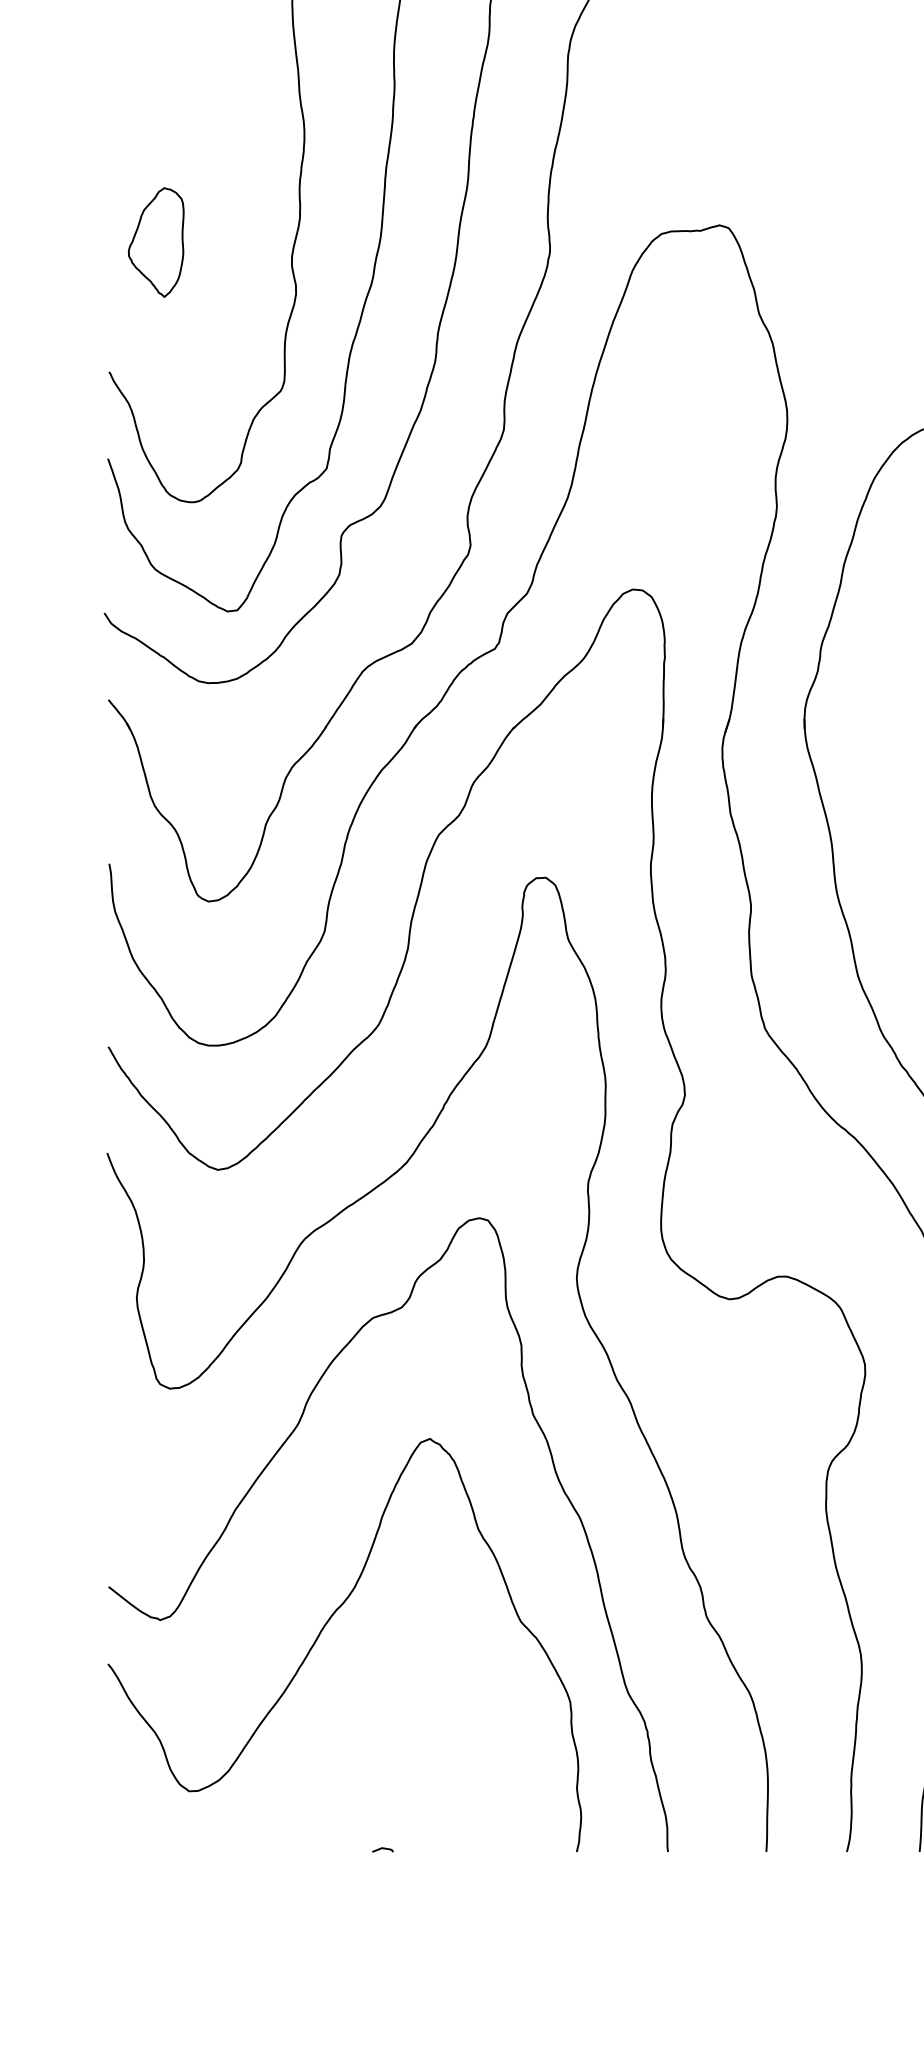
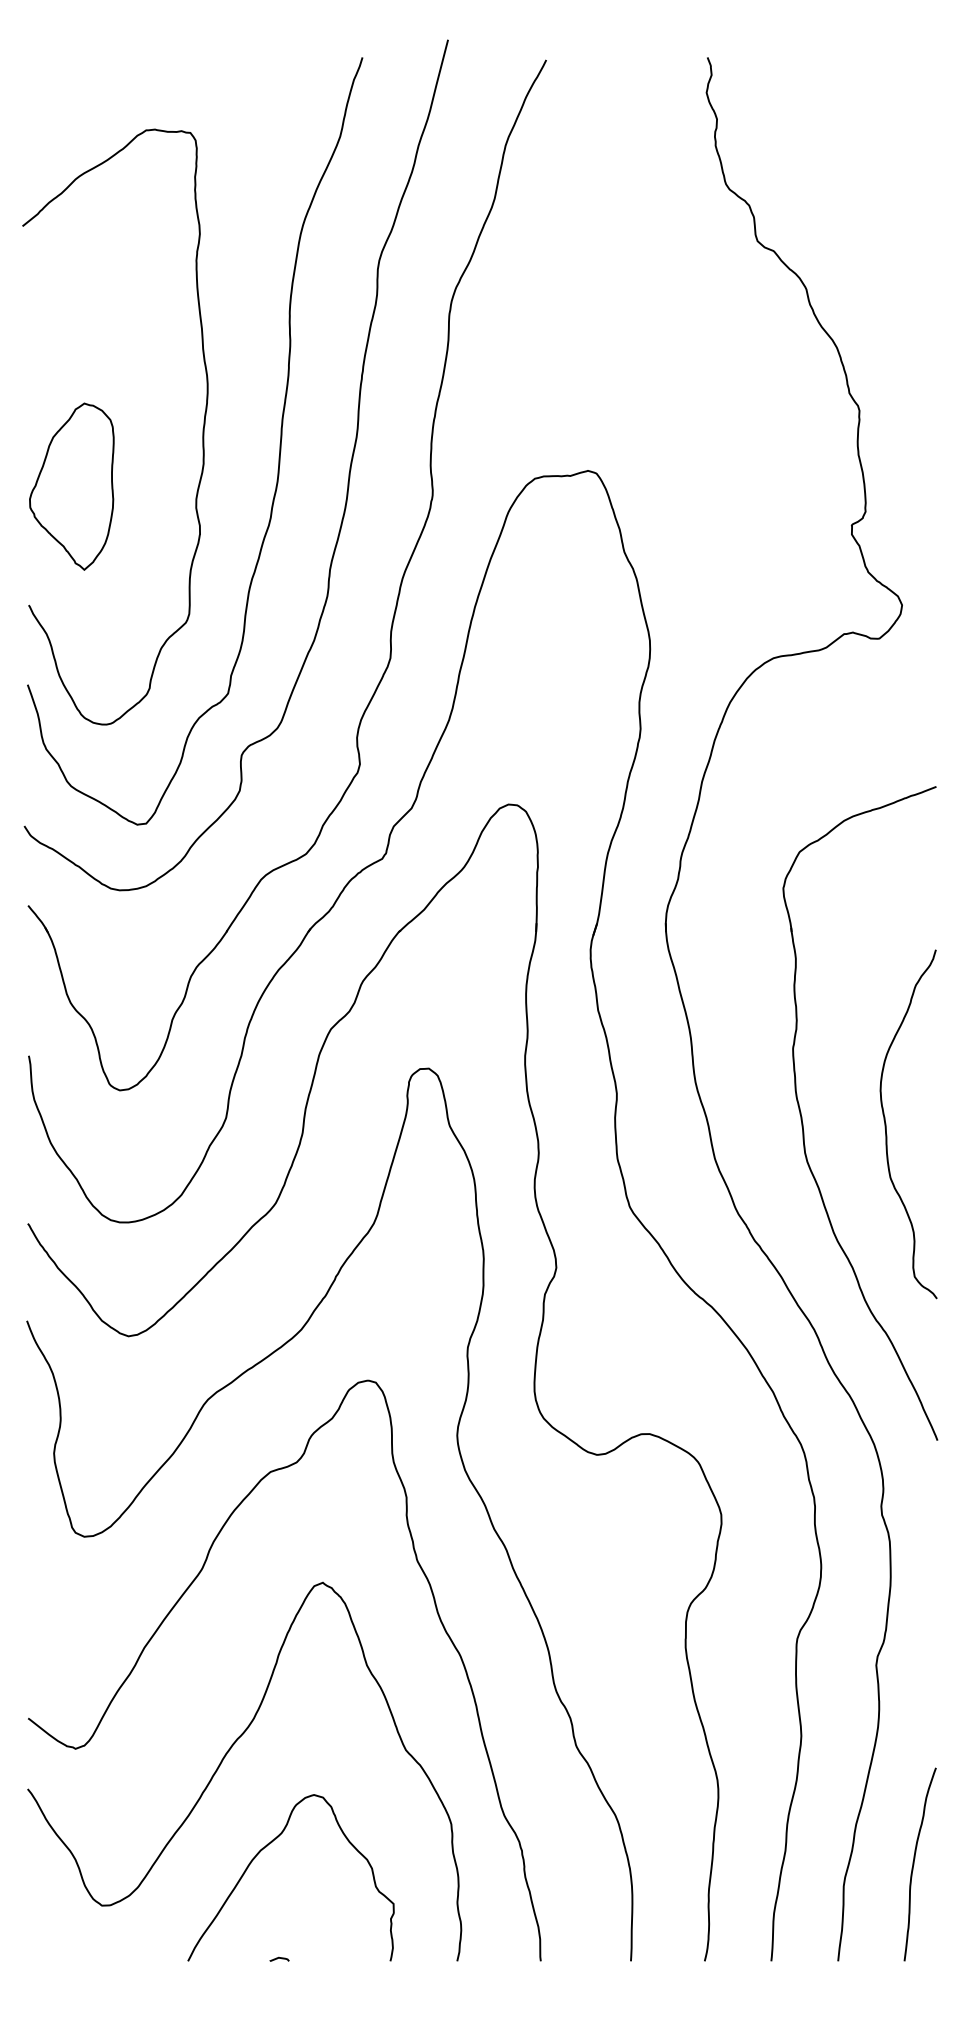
part: (155, 242) -> (71, 486), size x1.67
curve: (368, 1727) -> (266, 1847), added

